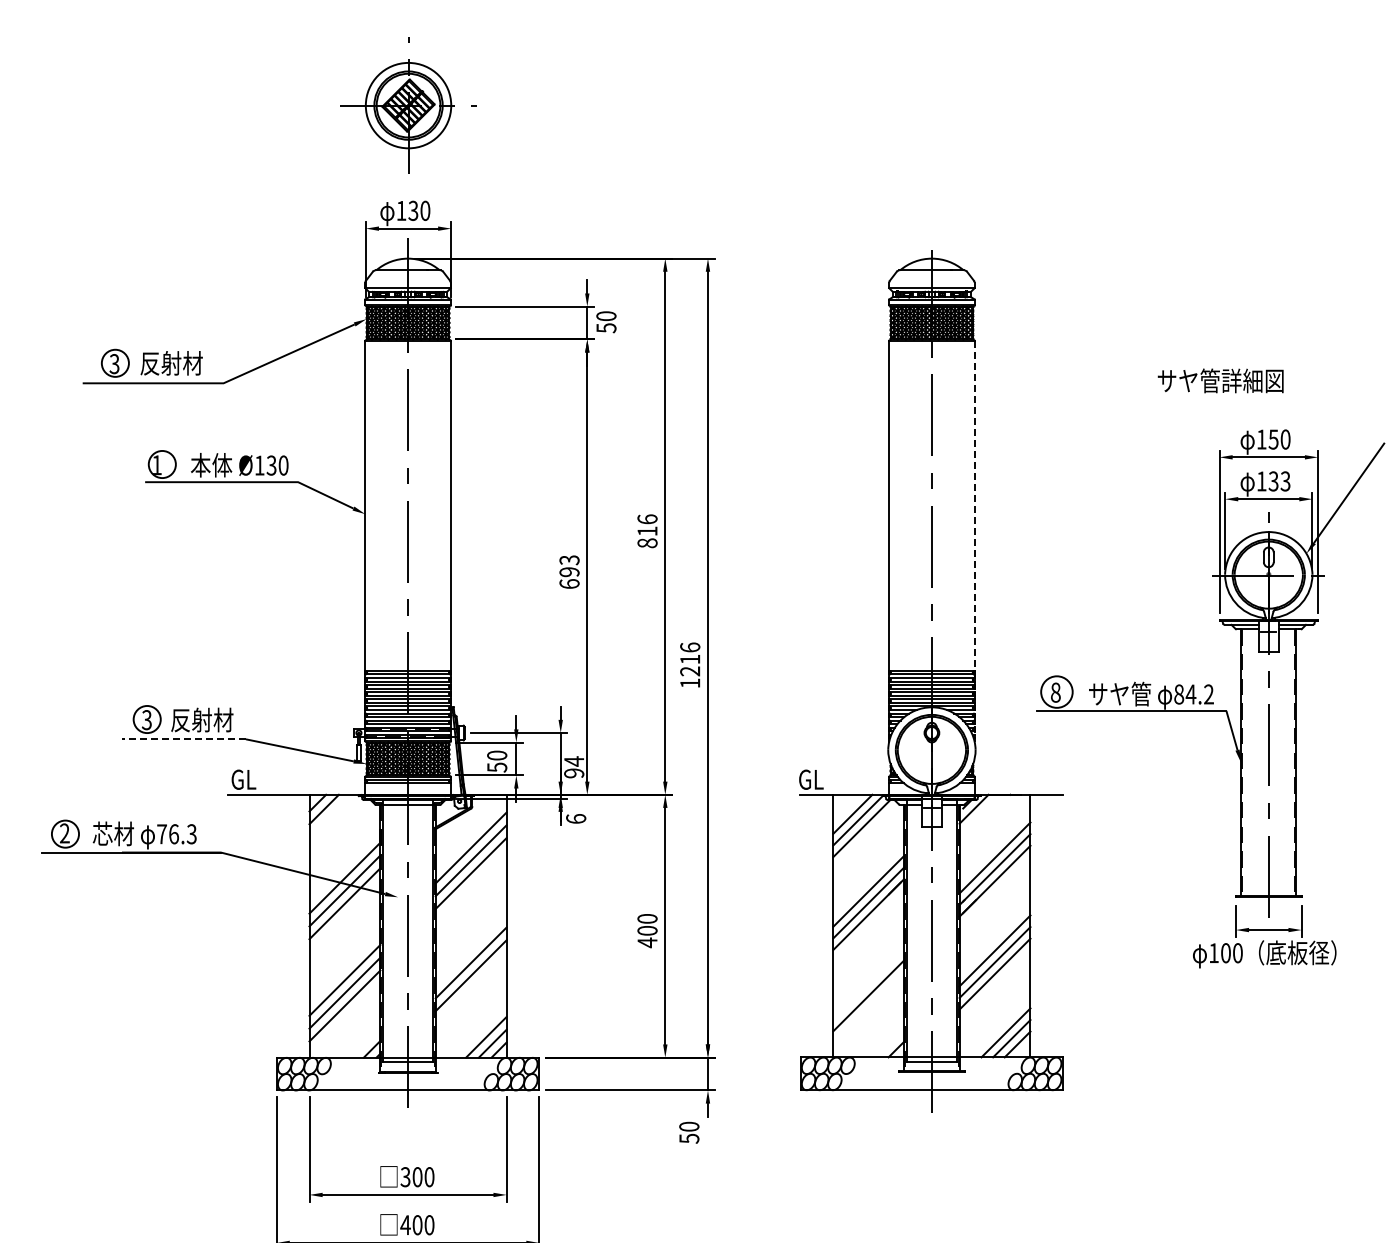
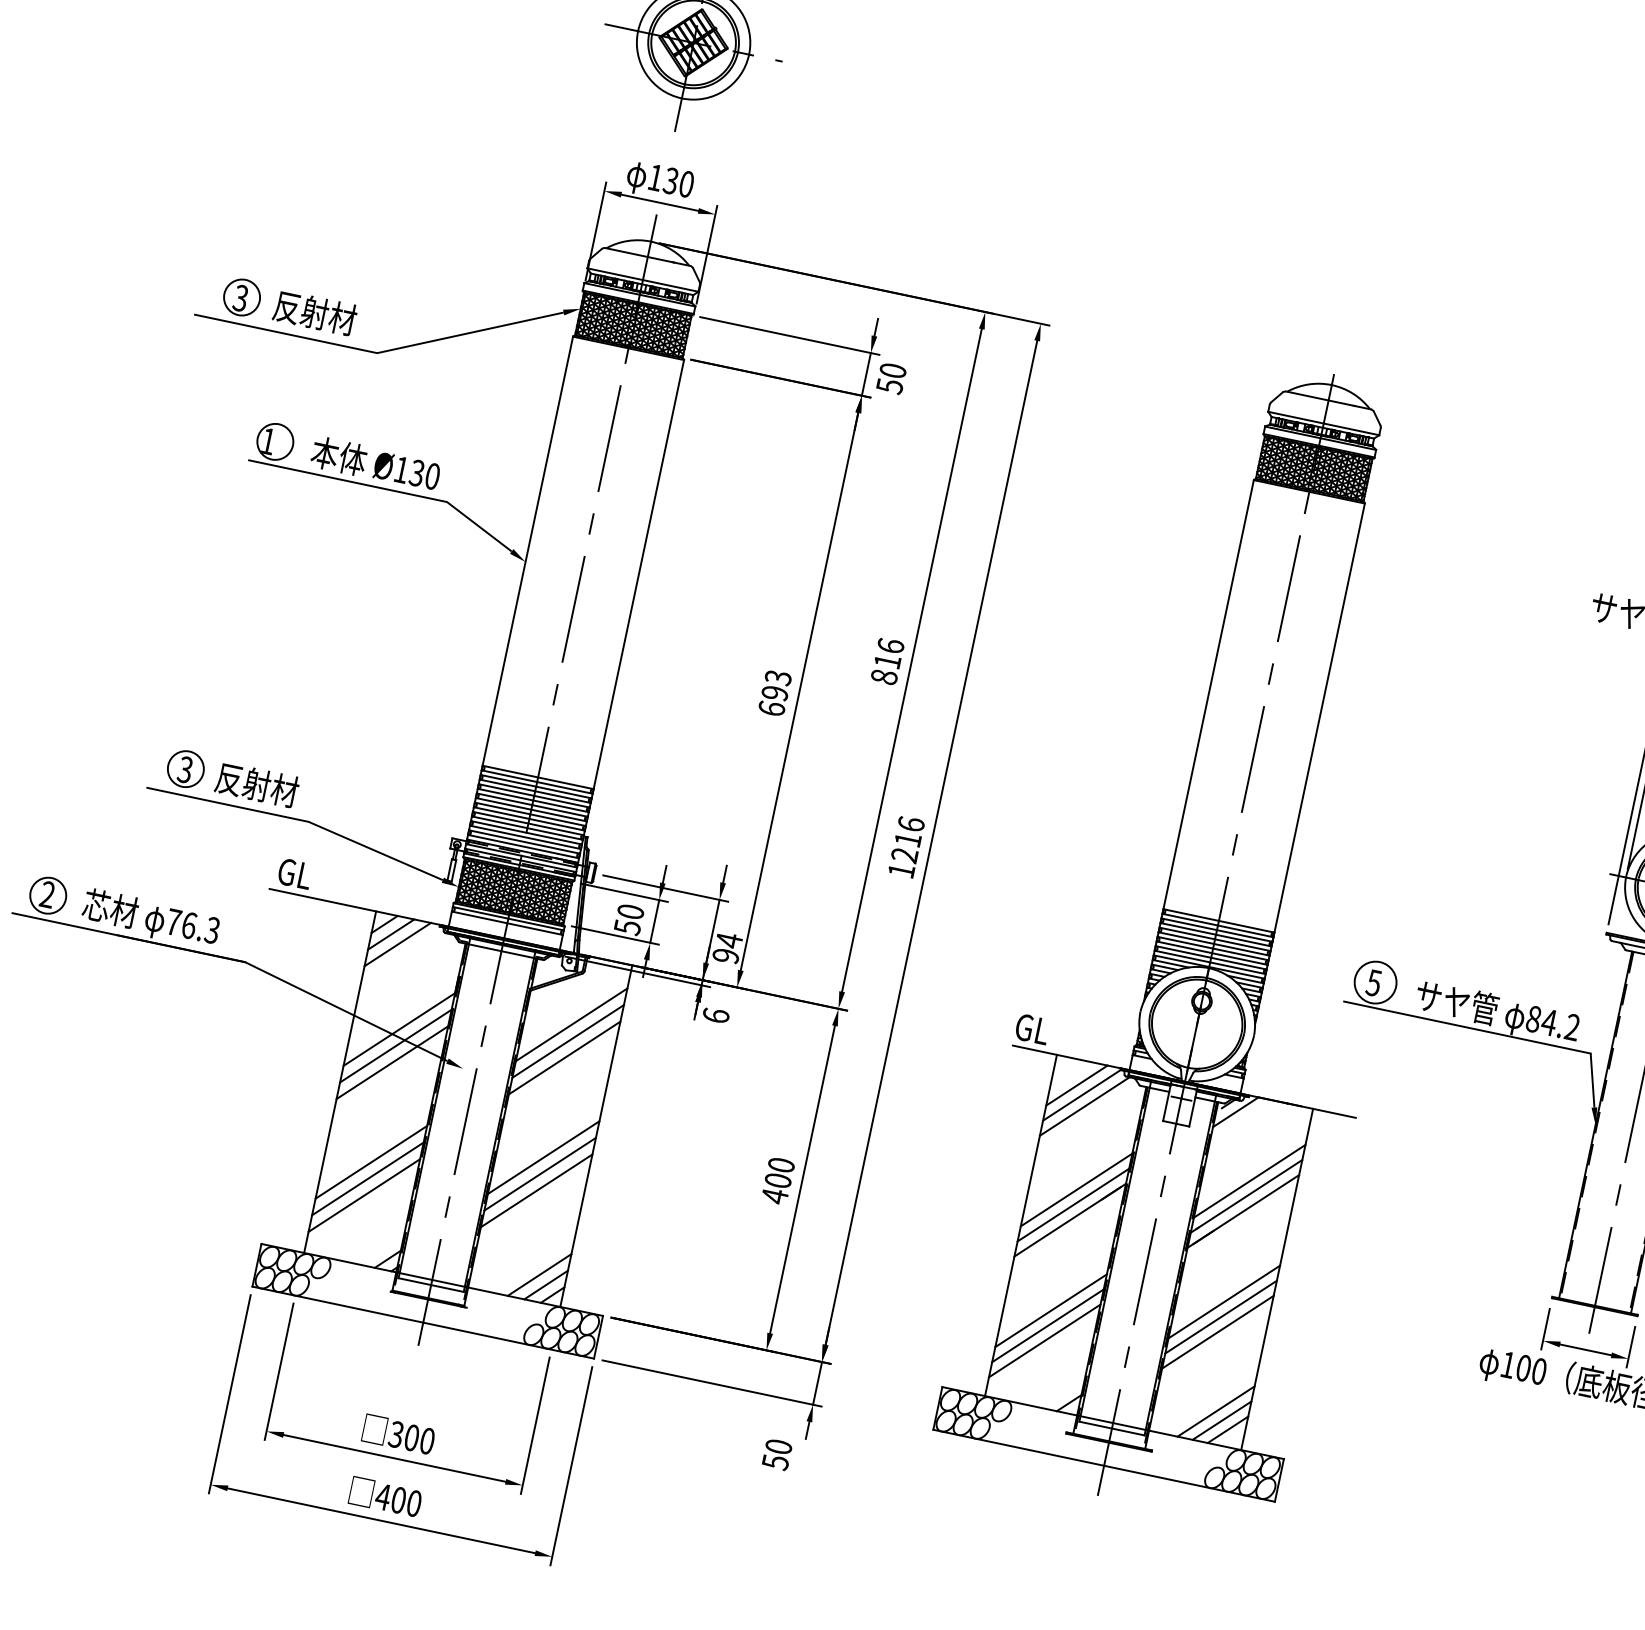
line: (974, 541) -> (1309, 764), dashed -> solid
text: (1055, 692) -> (1373, 982), 8 -> 5
line: (183, 739) -> (227, 805), dashed -> solid
line: (330, 815) -> (397, 944), added
line: (470, 949) -> (543, 1156), added
line: (868, 983) -> (1050, 1309), added
line: (868, 1007) -> (1044, 1340), added

